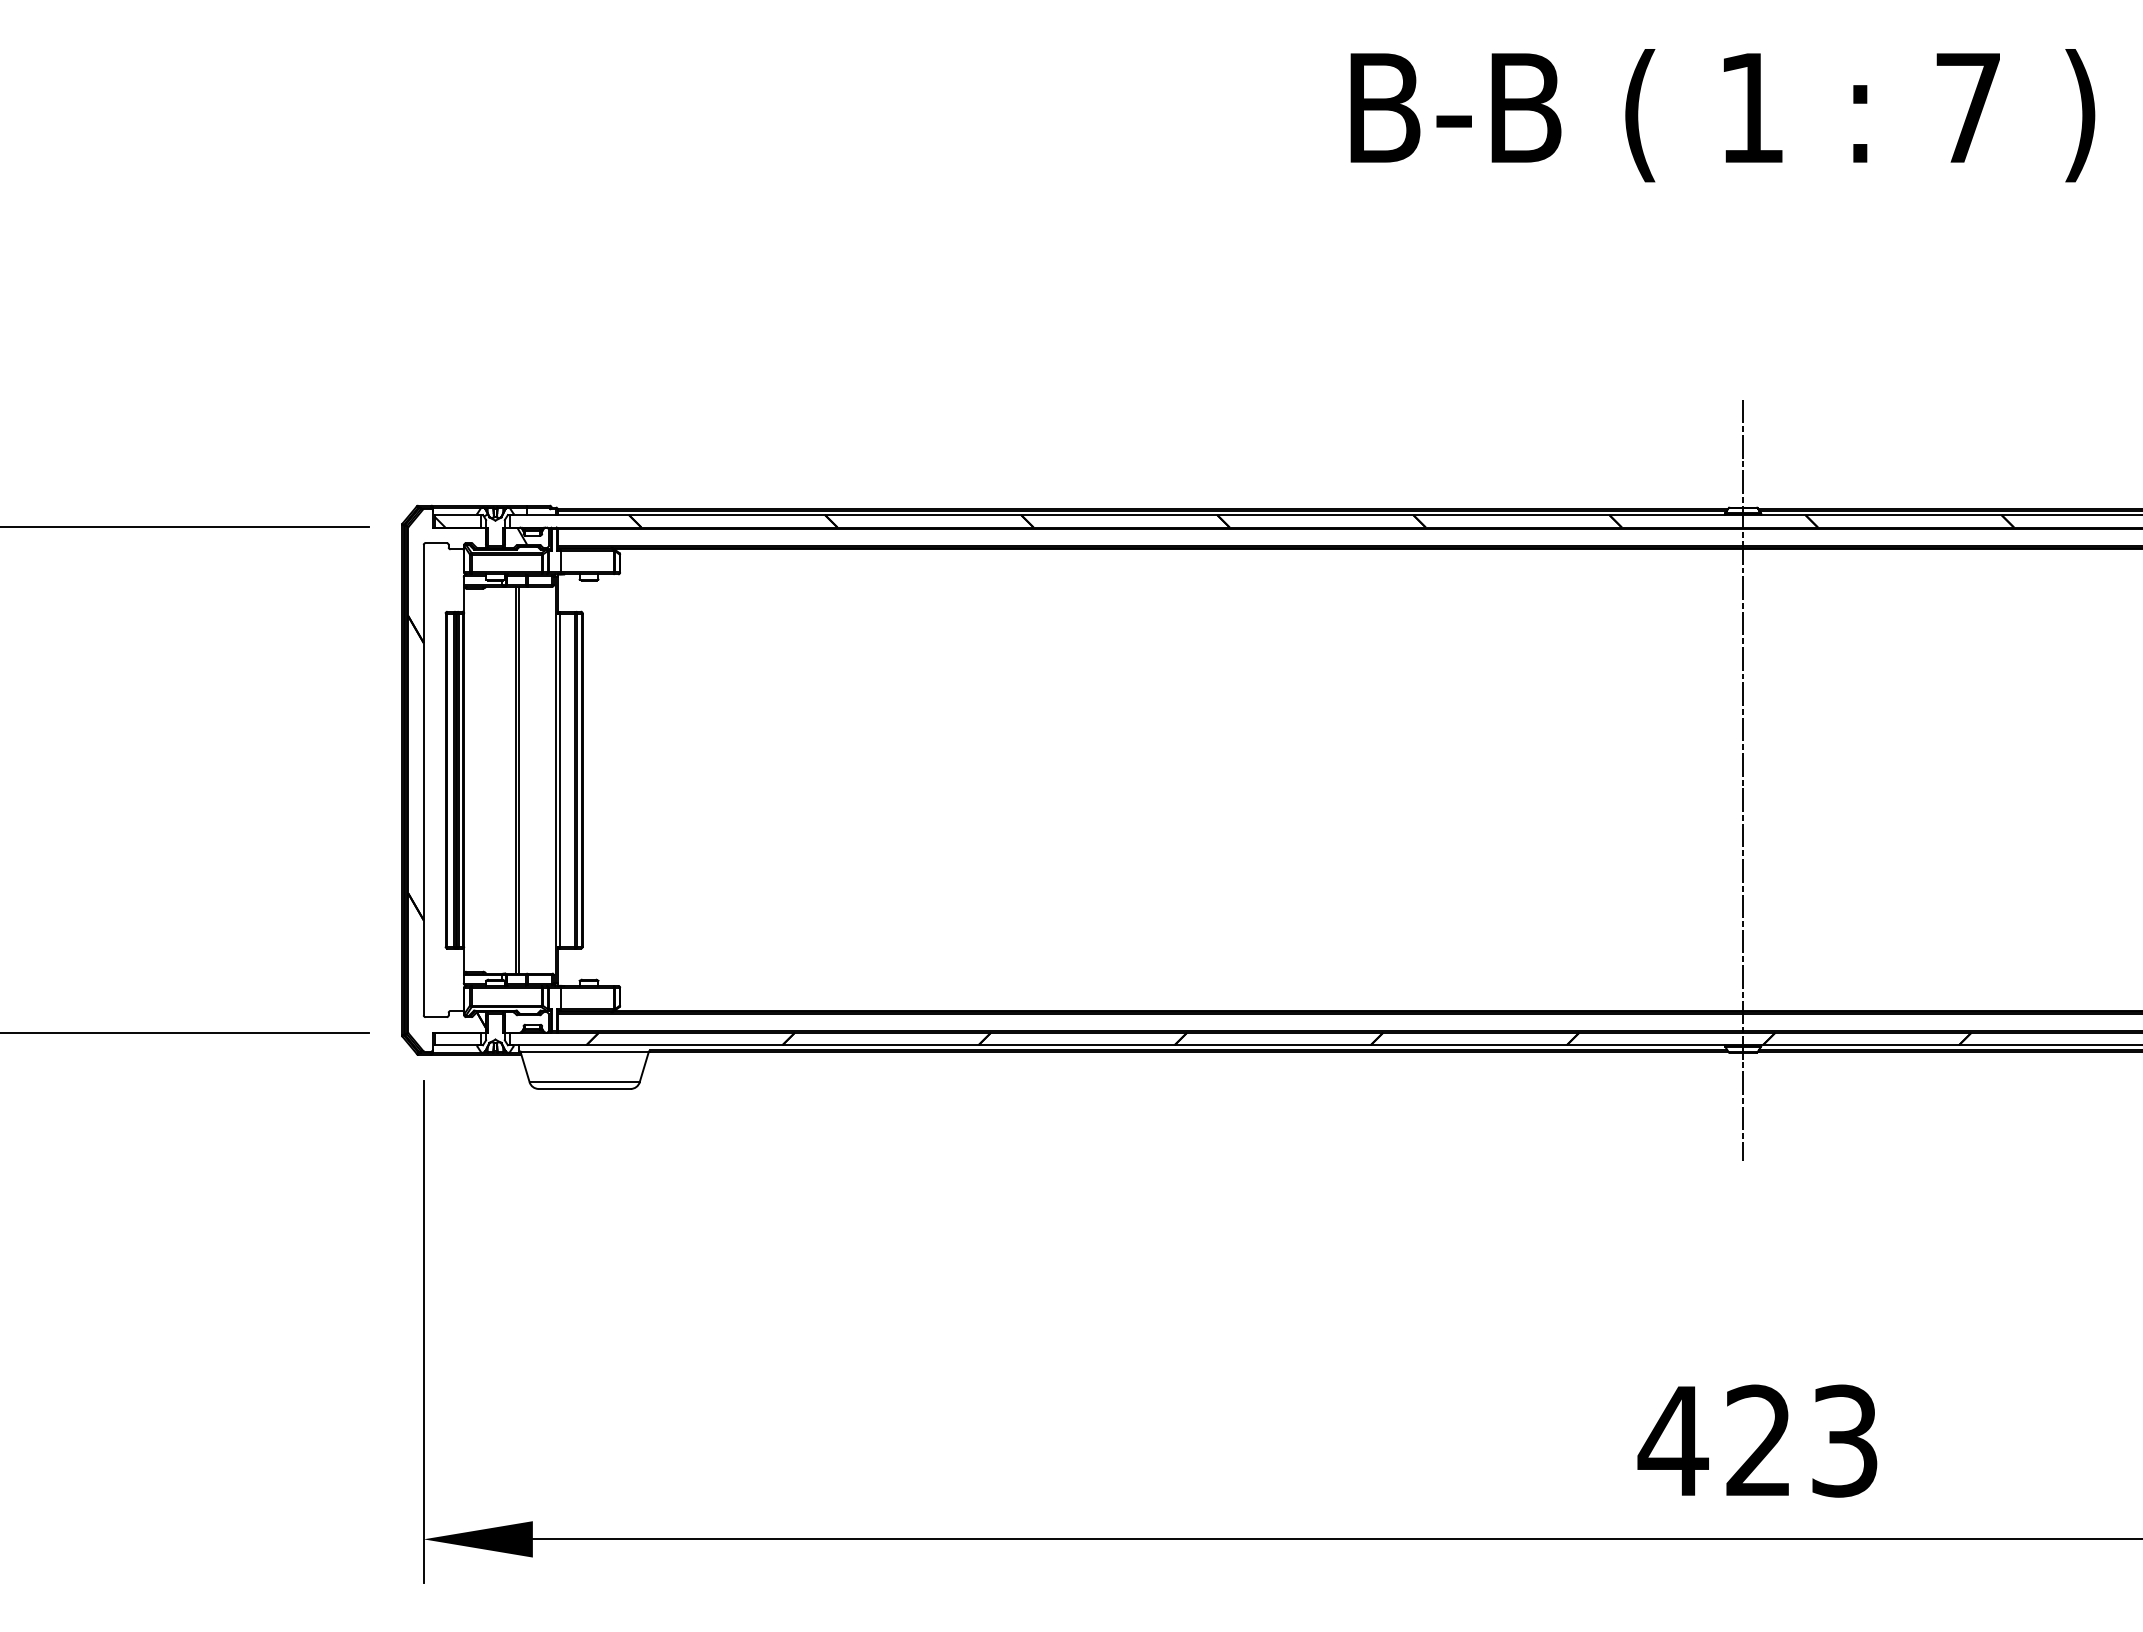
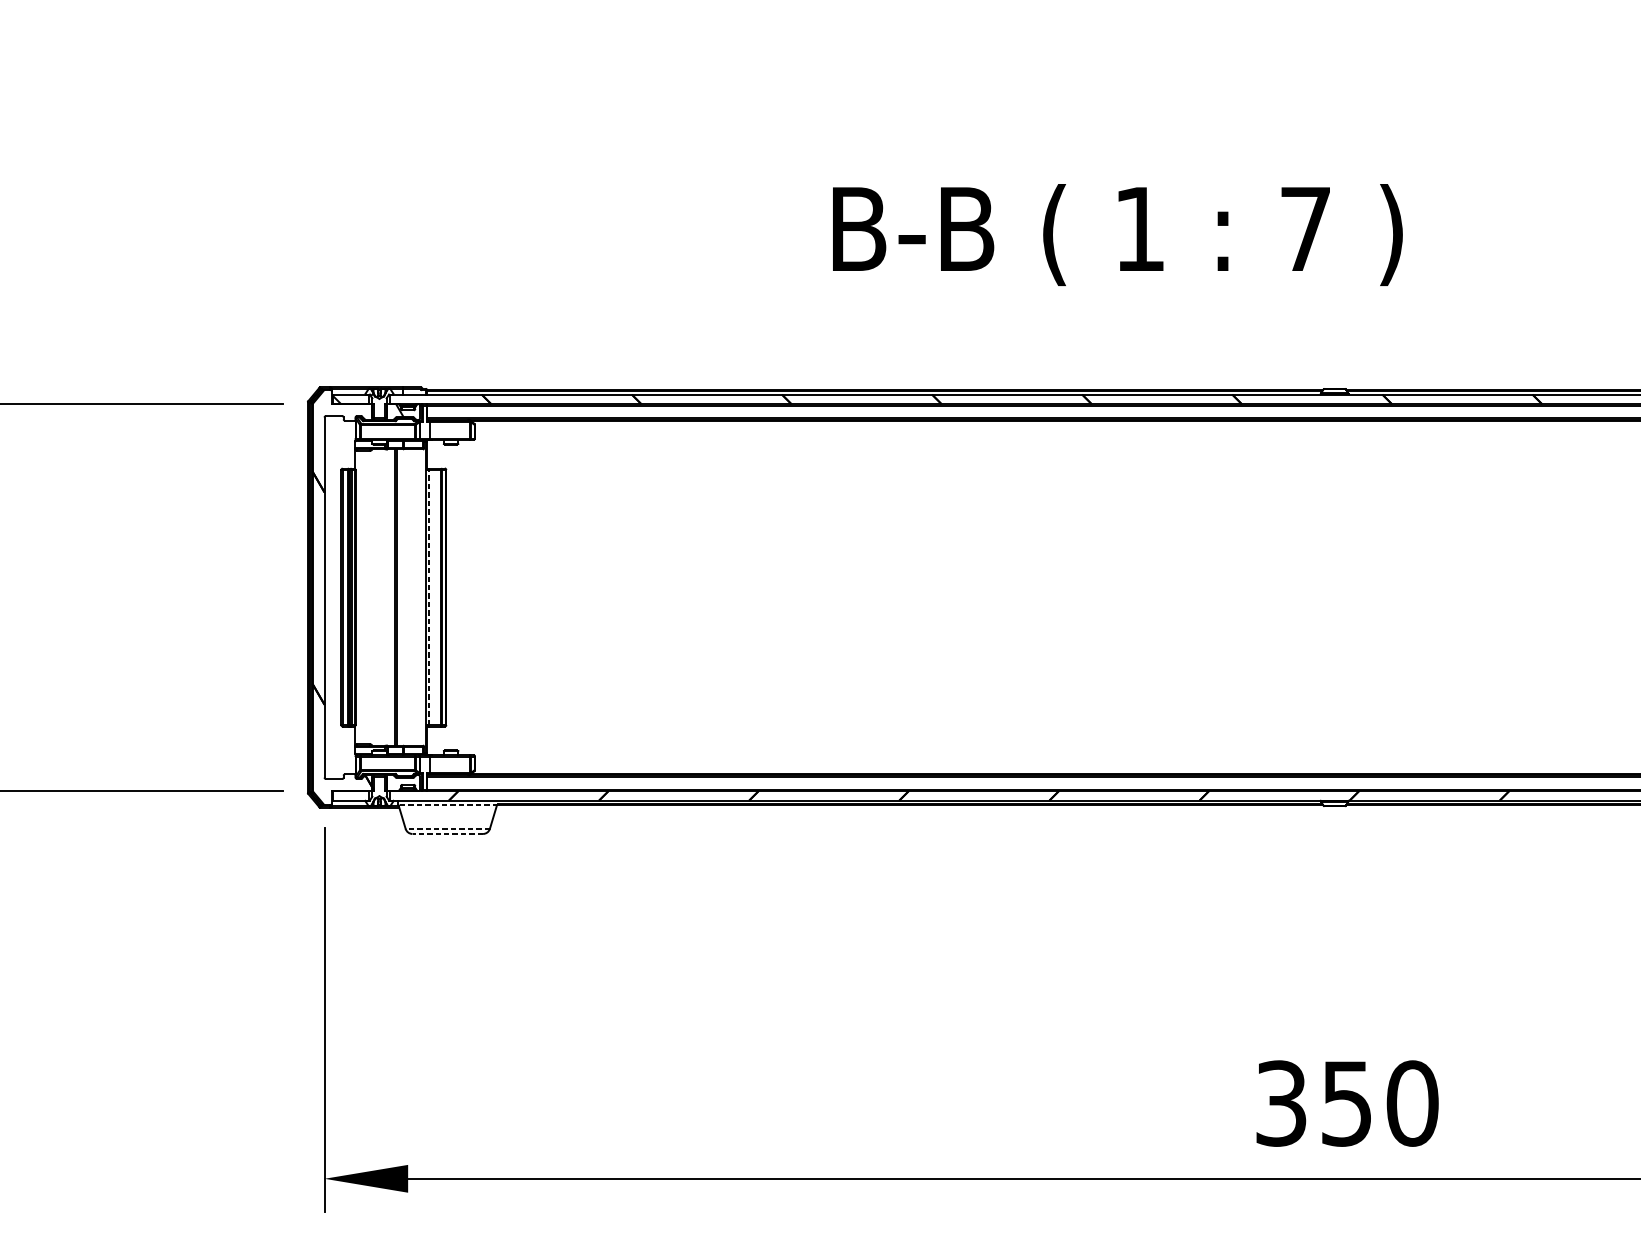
text: (1722, 115) -> (1117, 234), moved
line: (1743, 779) -> (1334, 597), removed
line: (560, 780) -> (429, 597), solid -> dashed
line: (584, 1051) -> (447, 805), solid -> dashed
line: (584, 1082) -> (447, 829), solid -> dashed
line: (584, 1088) -> (447, 833), solid -> dashed
text: (1757, 1440) -> (1345, 1103), 423 -> 350

